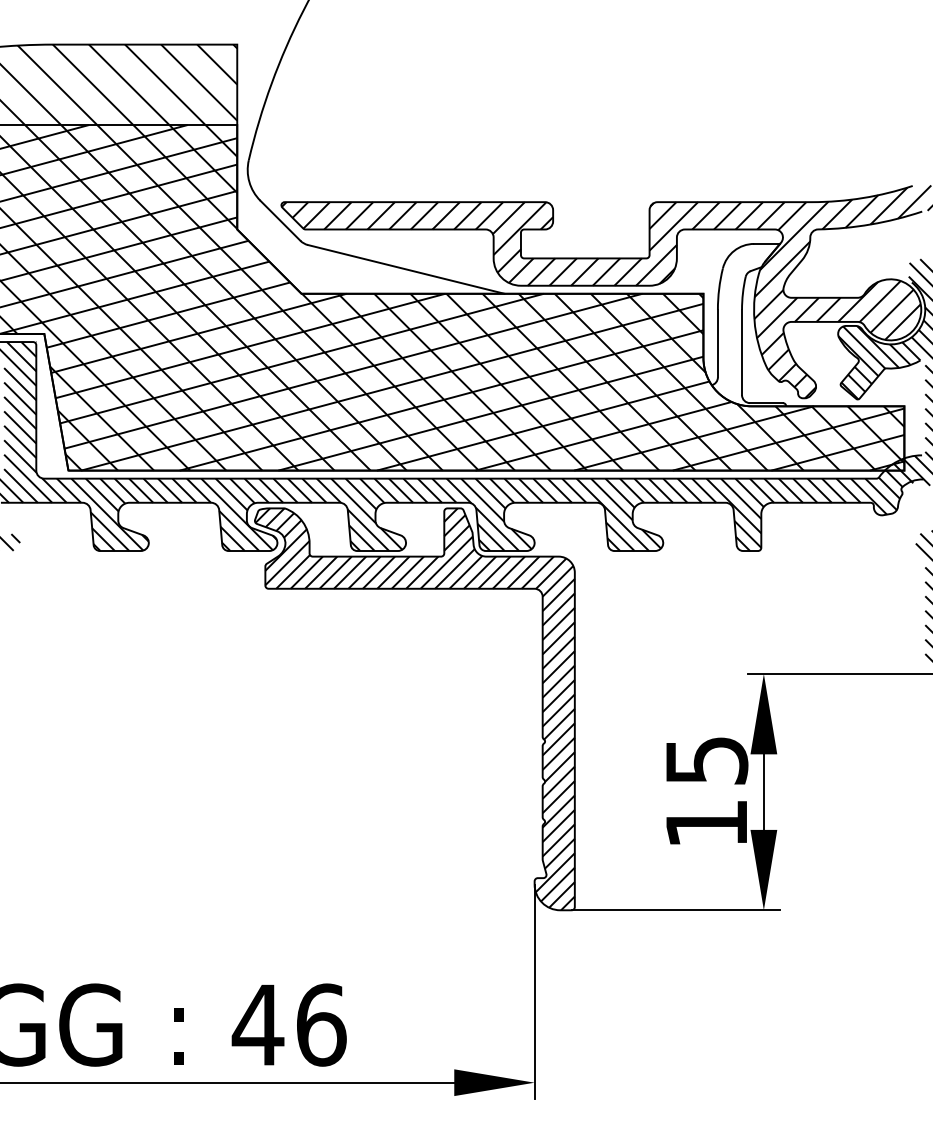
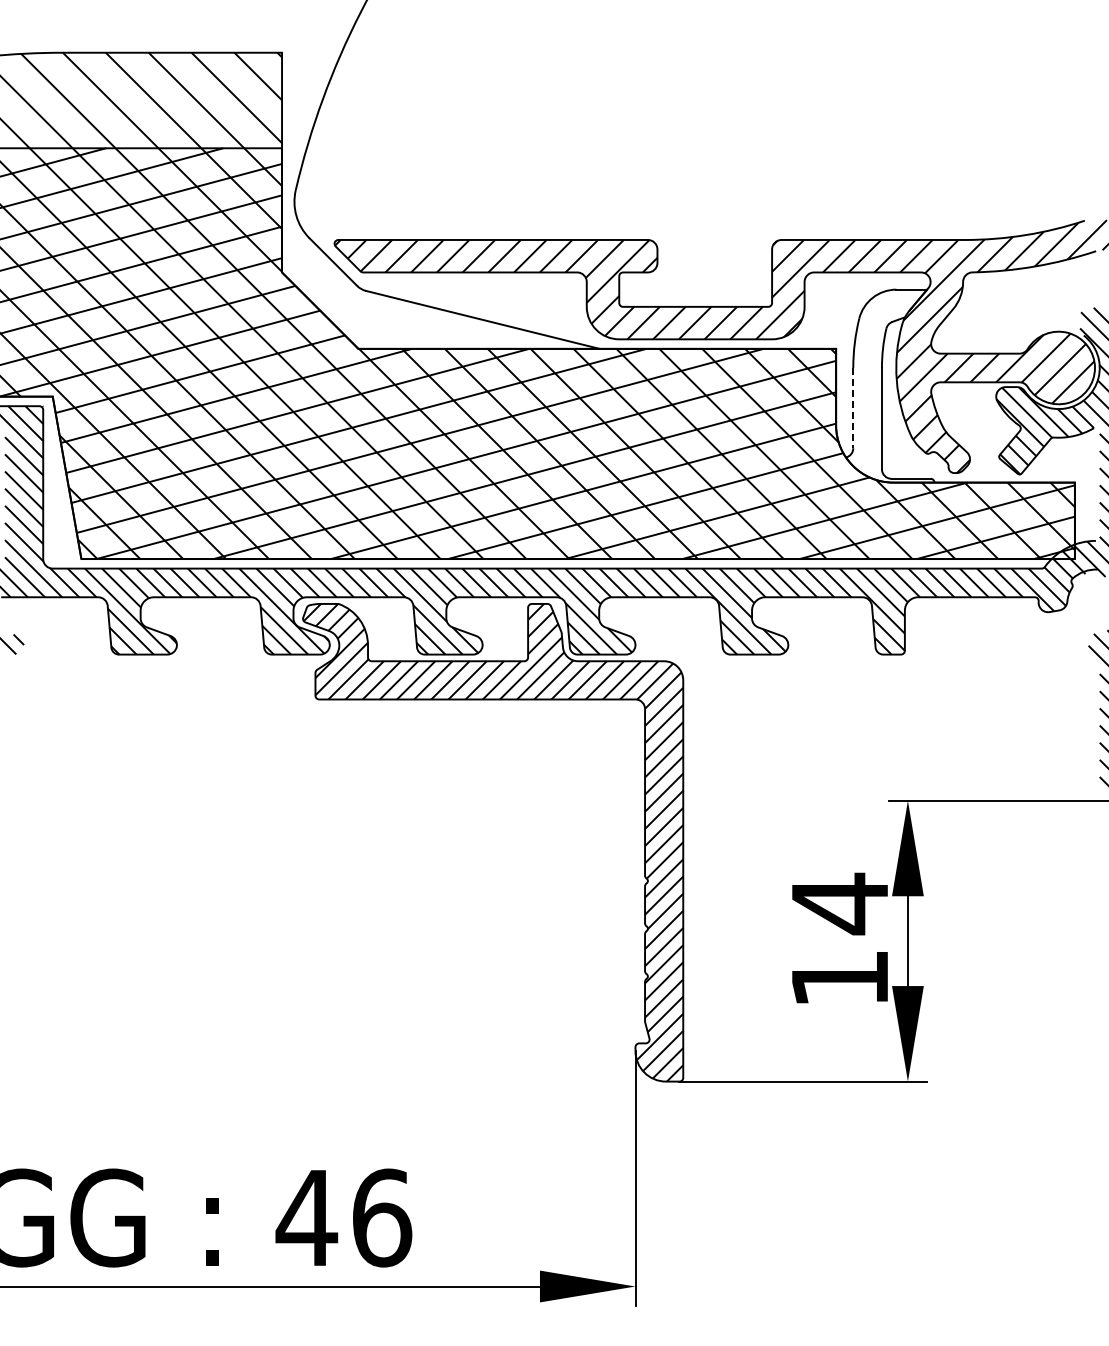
line: (718, 343) -> (853, 408), solid -> dashed
text: (707, 760) -> (840, 903), 15 -> 14

